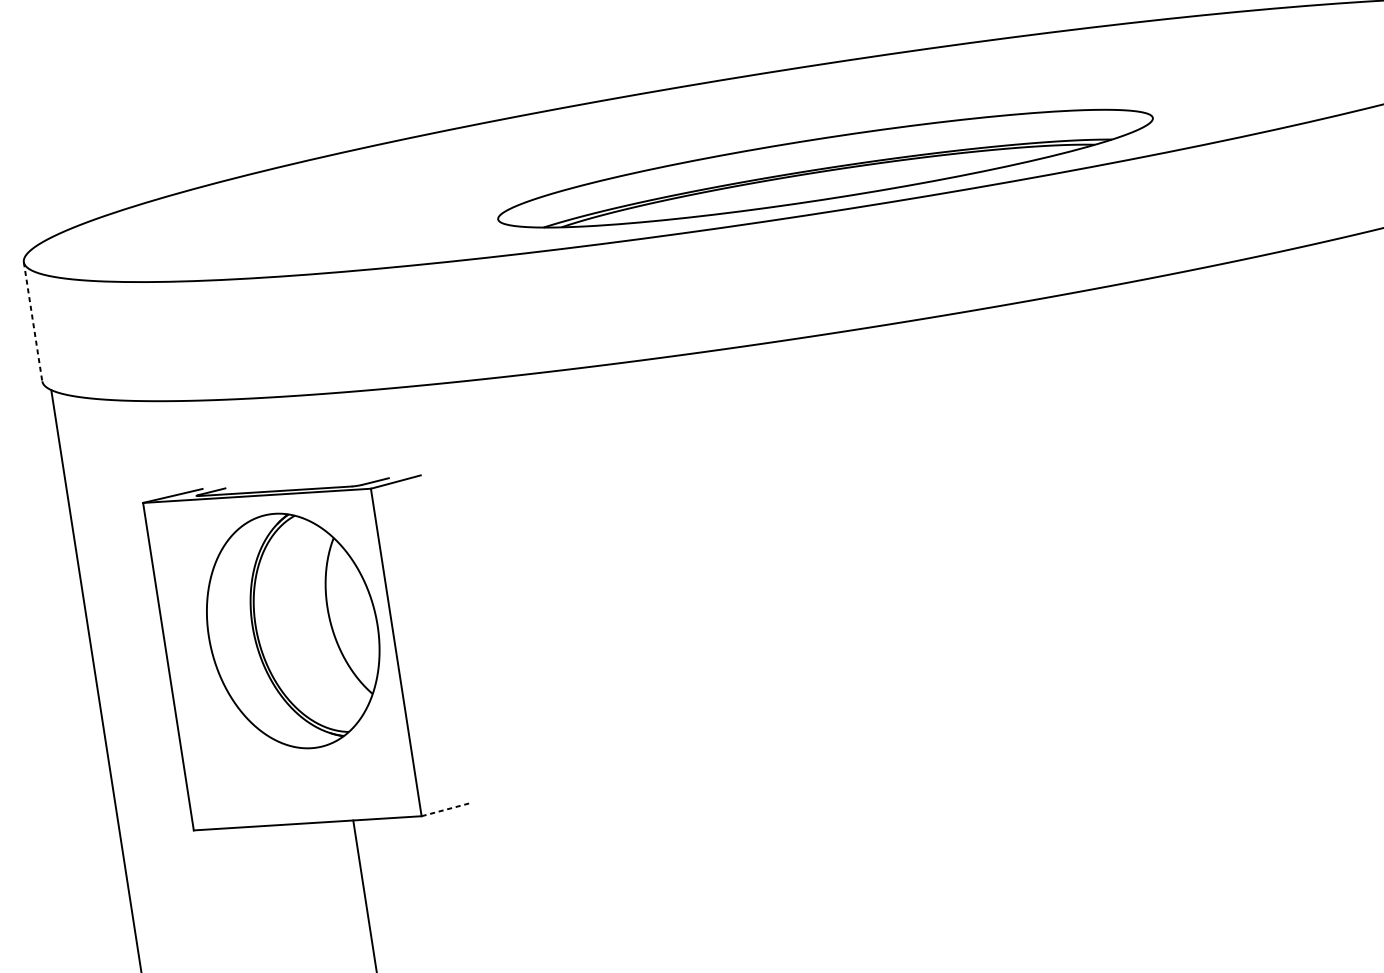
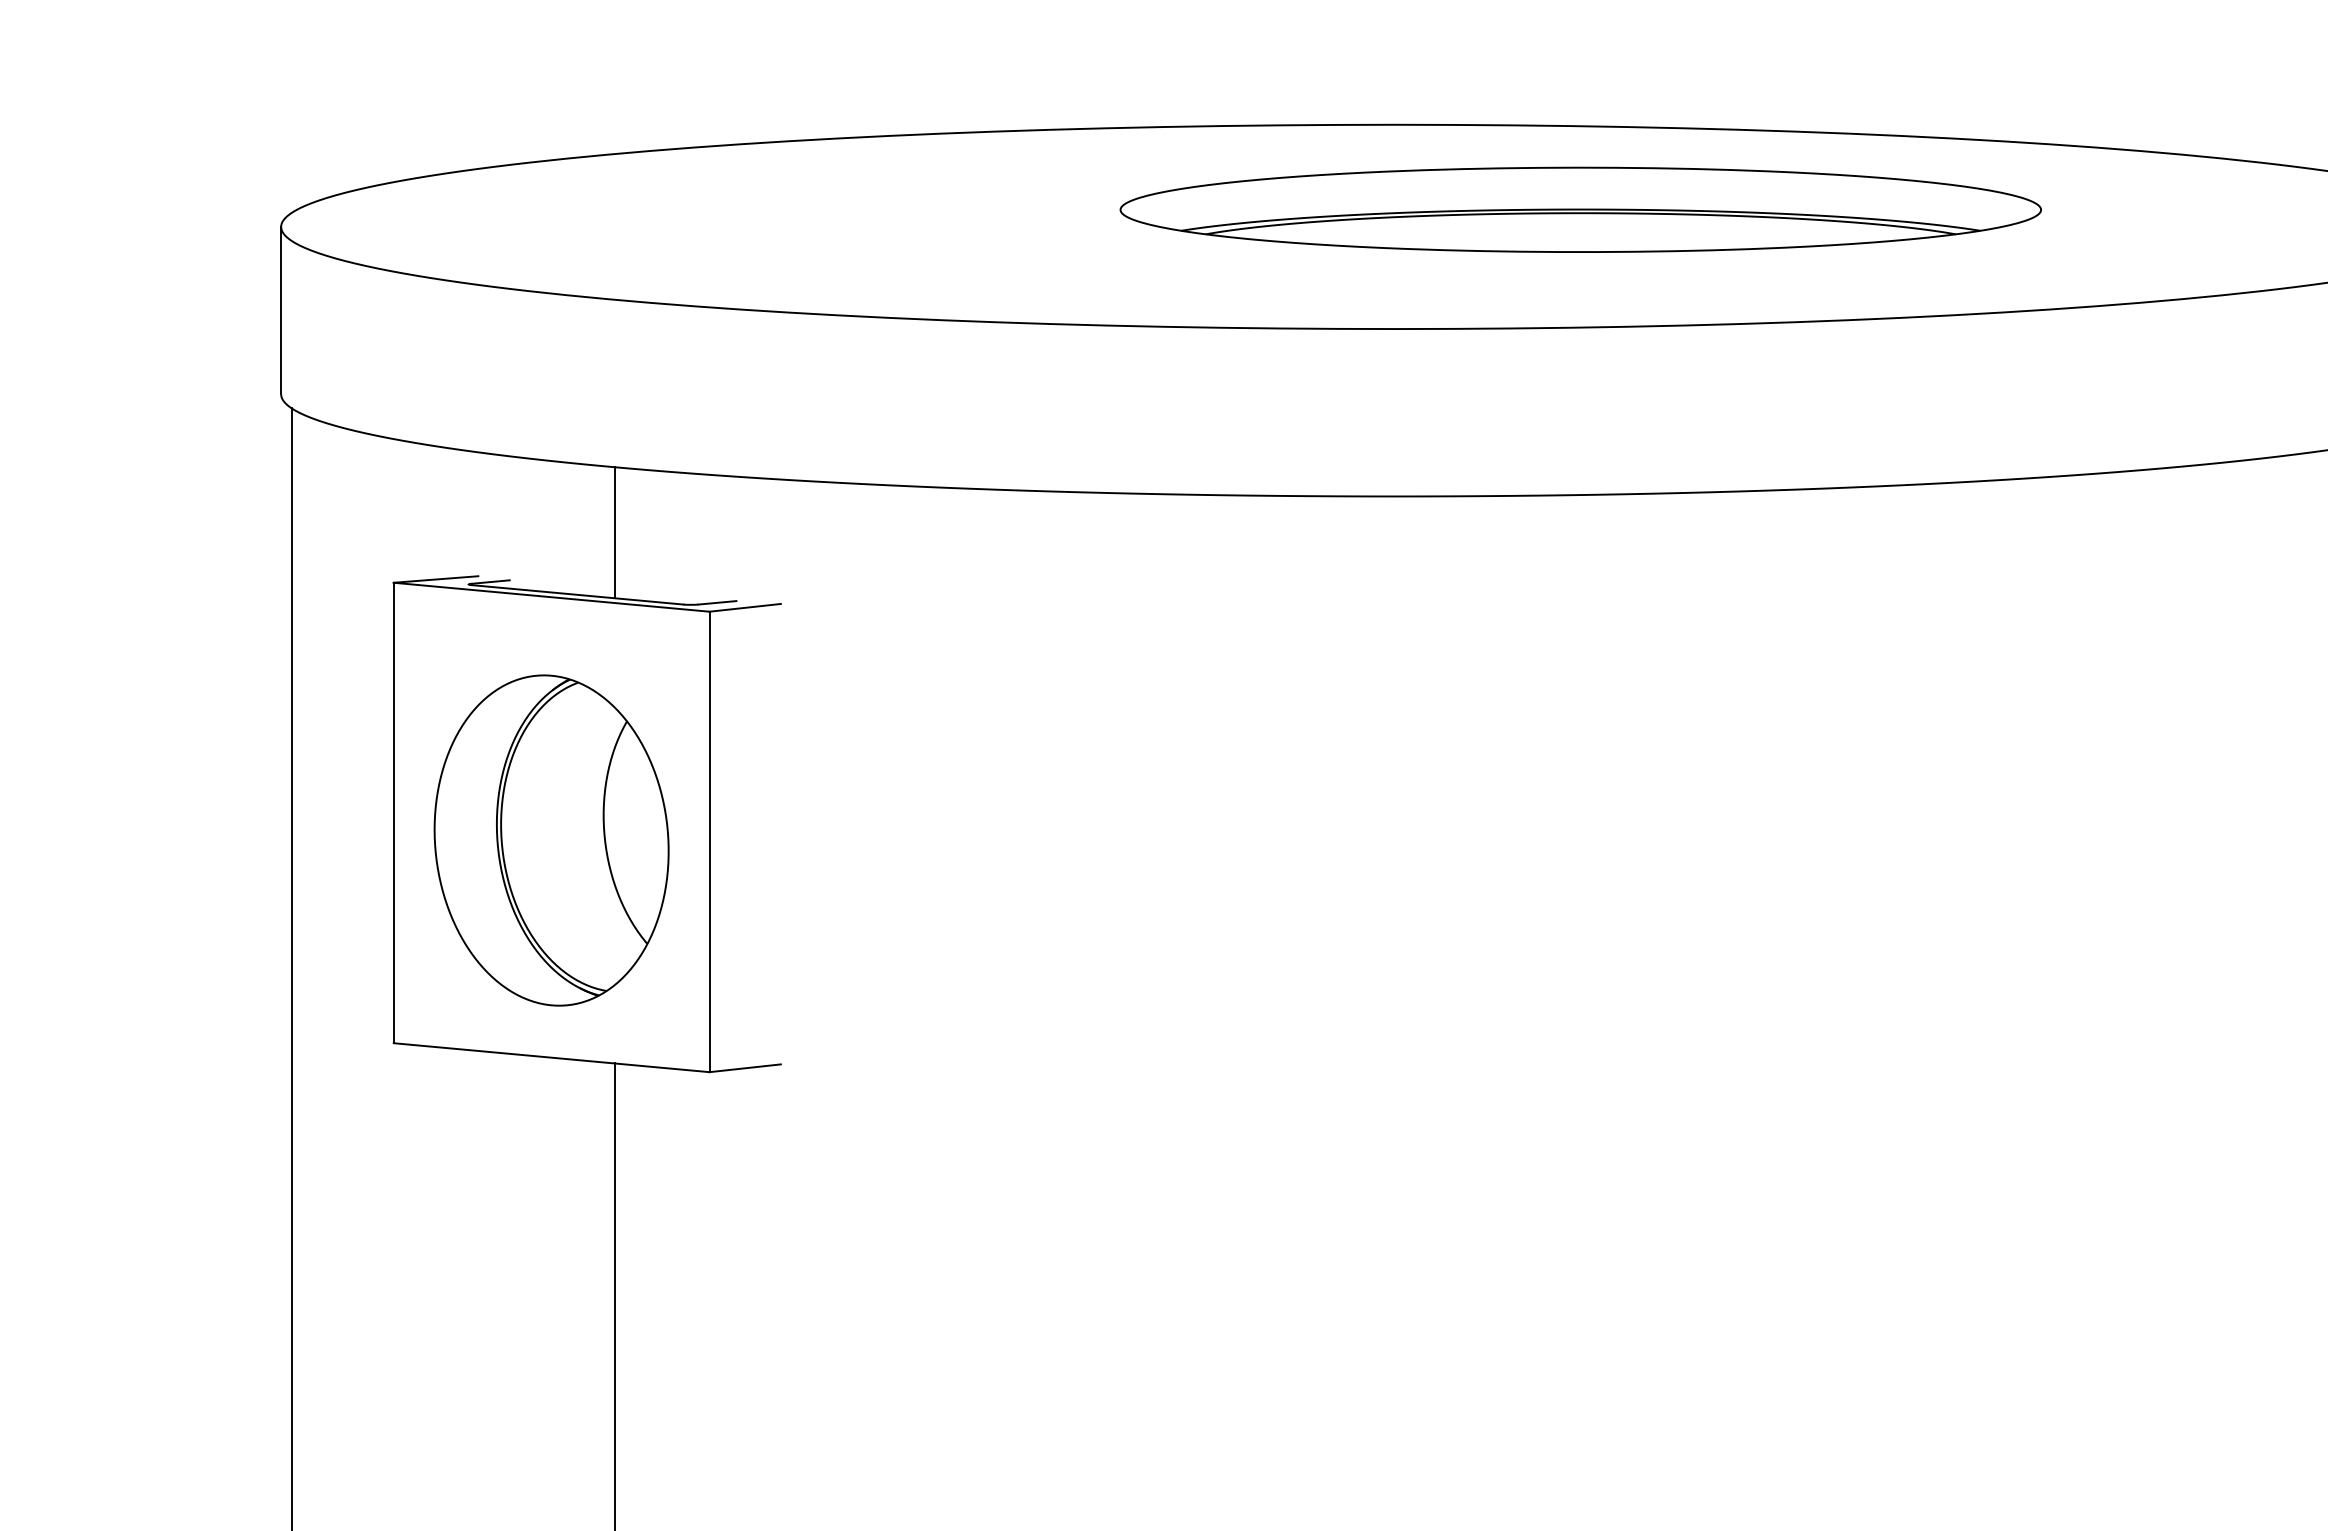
part: (825, 168) -> (1580, 209), moved
line: (33, 321) -> (281, 310), dashed -> solid
line: (294, 442) -> (614, 532), added
part: (293, 630) -> (551, 840), moved
line: (446, 809) -> (745, 1068), dashed -> solid

